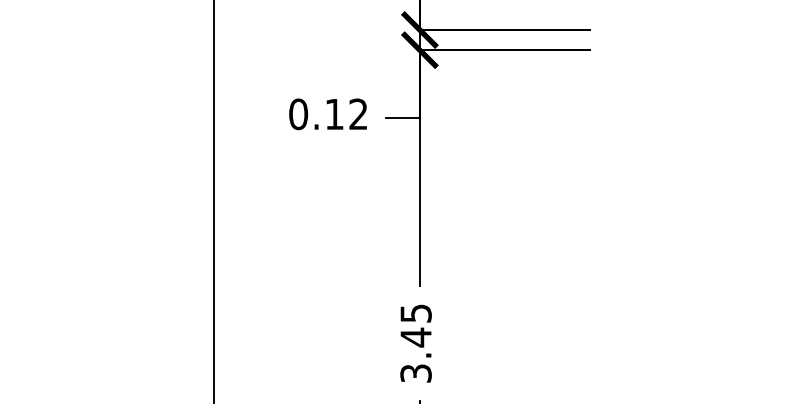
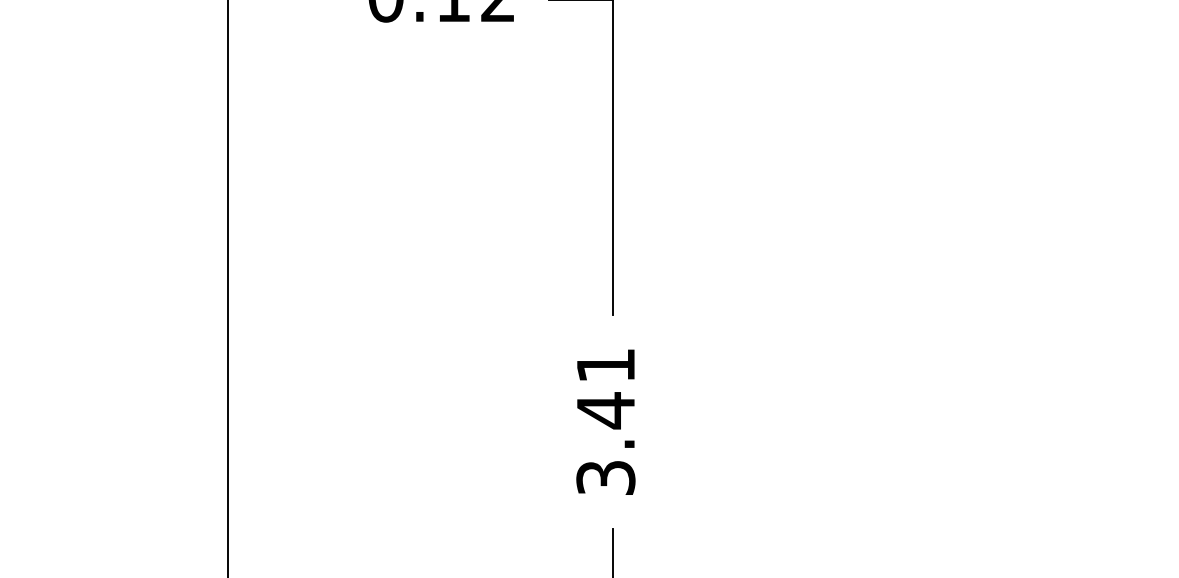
text: (415, 313) -> (604, 365), 3.45 -> 3.41

